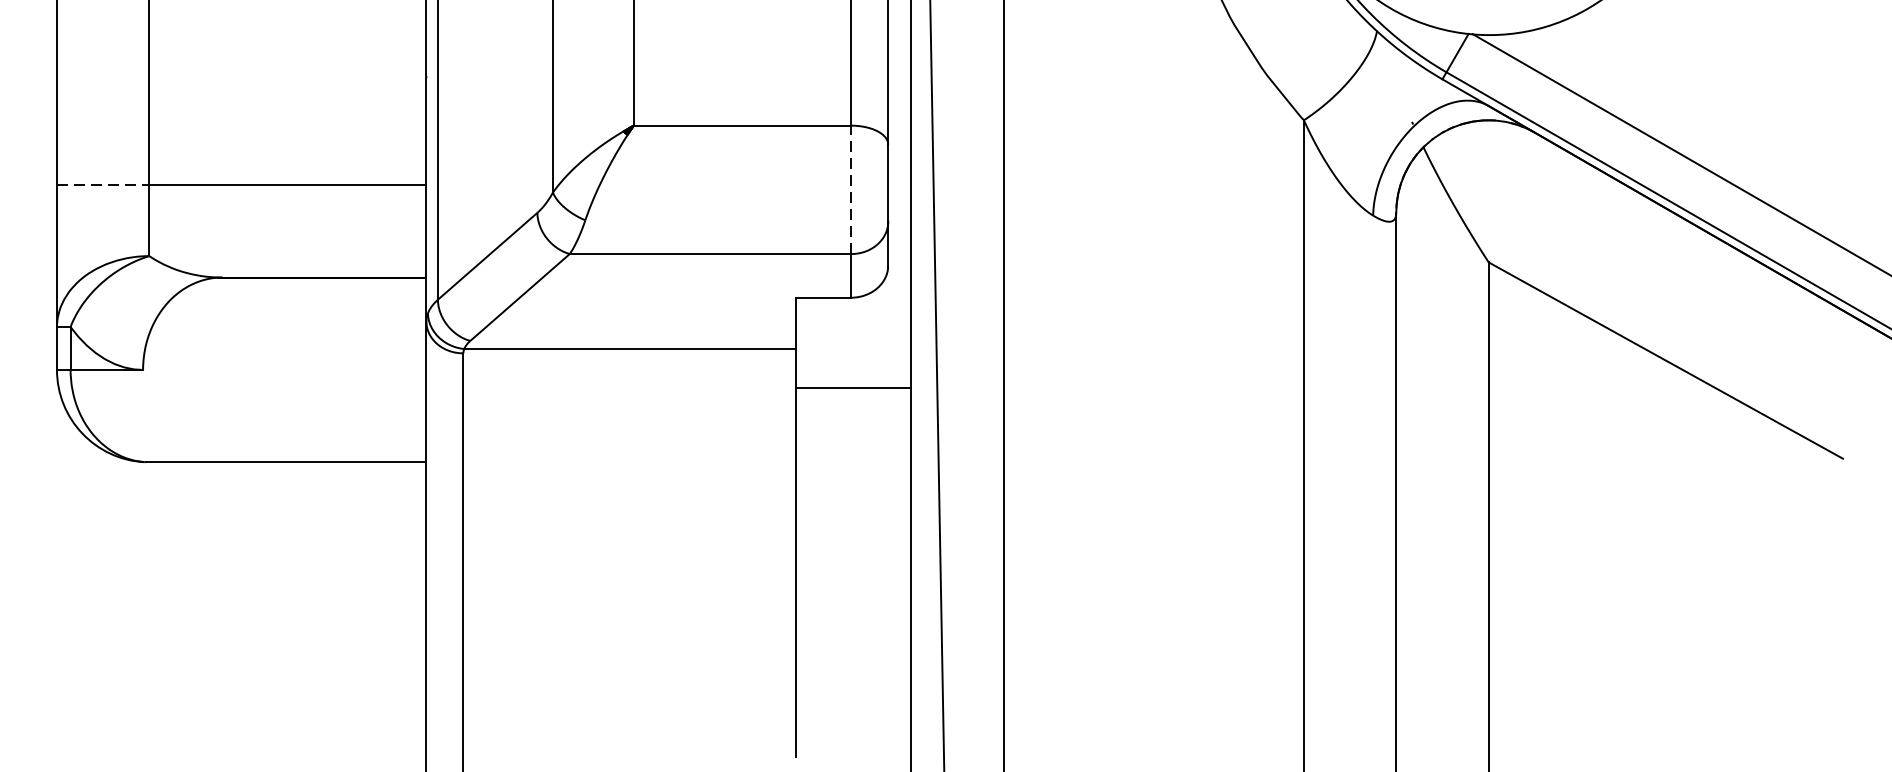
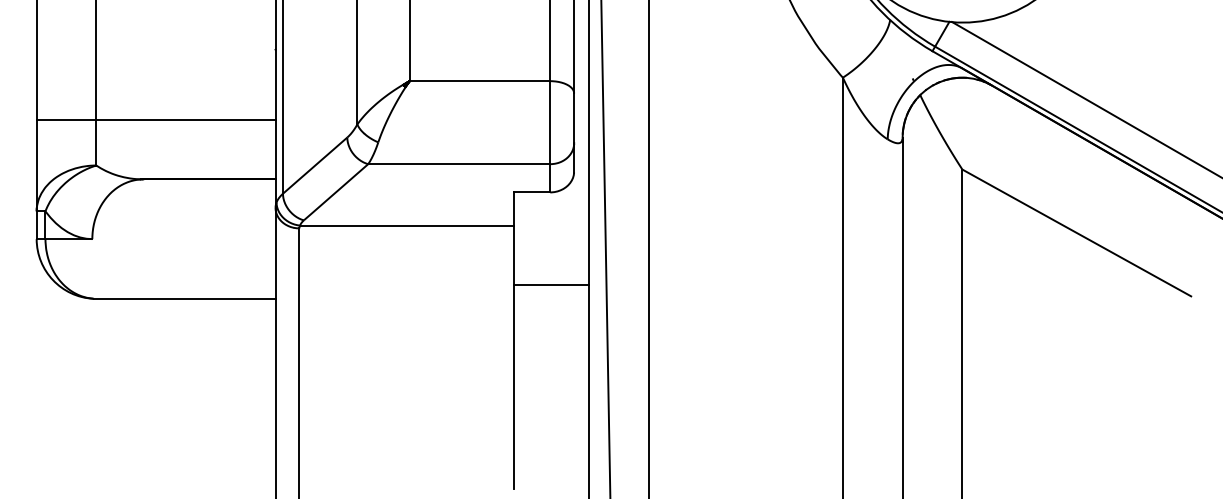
line: (103, 184) -> (66, 119), dashed -> solid
line: (851, 189) -> (550, 122), dashed -> solid
line: (853, 389) -> (551, 285), moved

